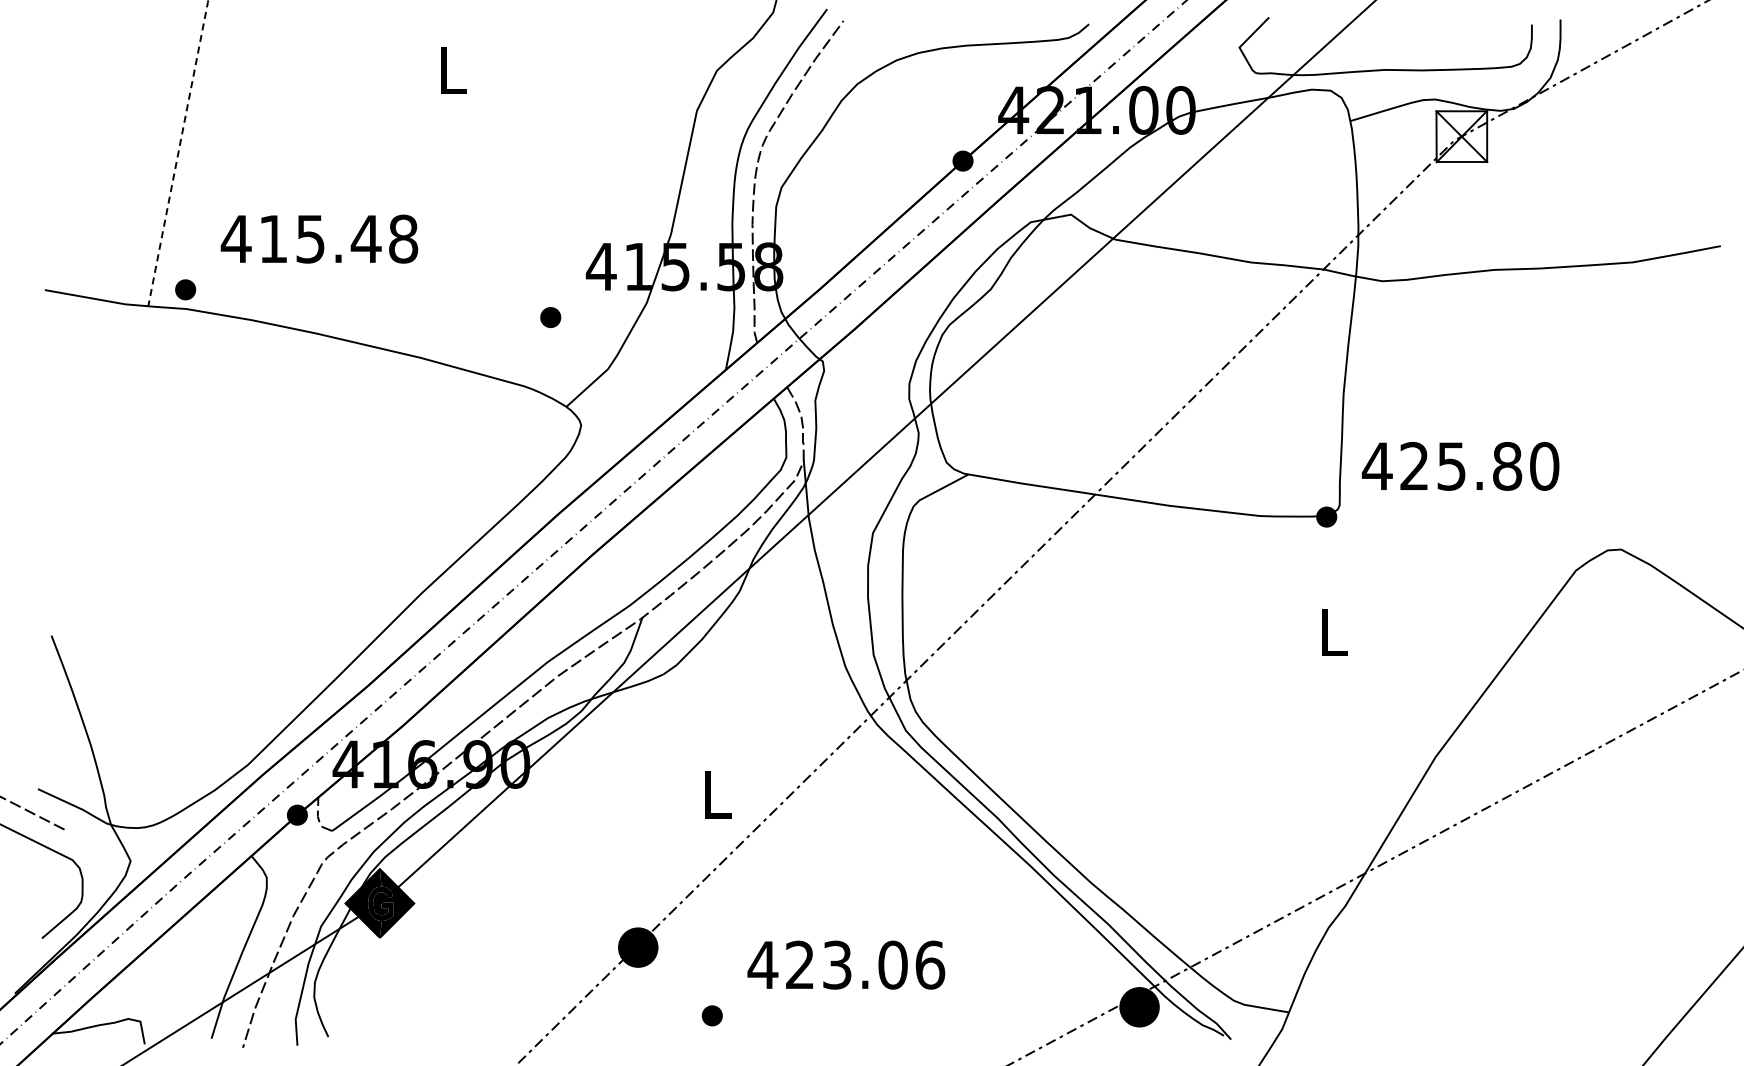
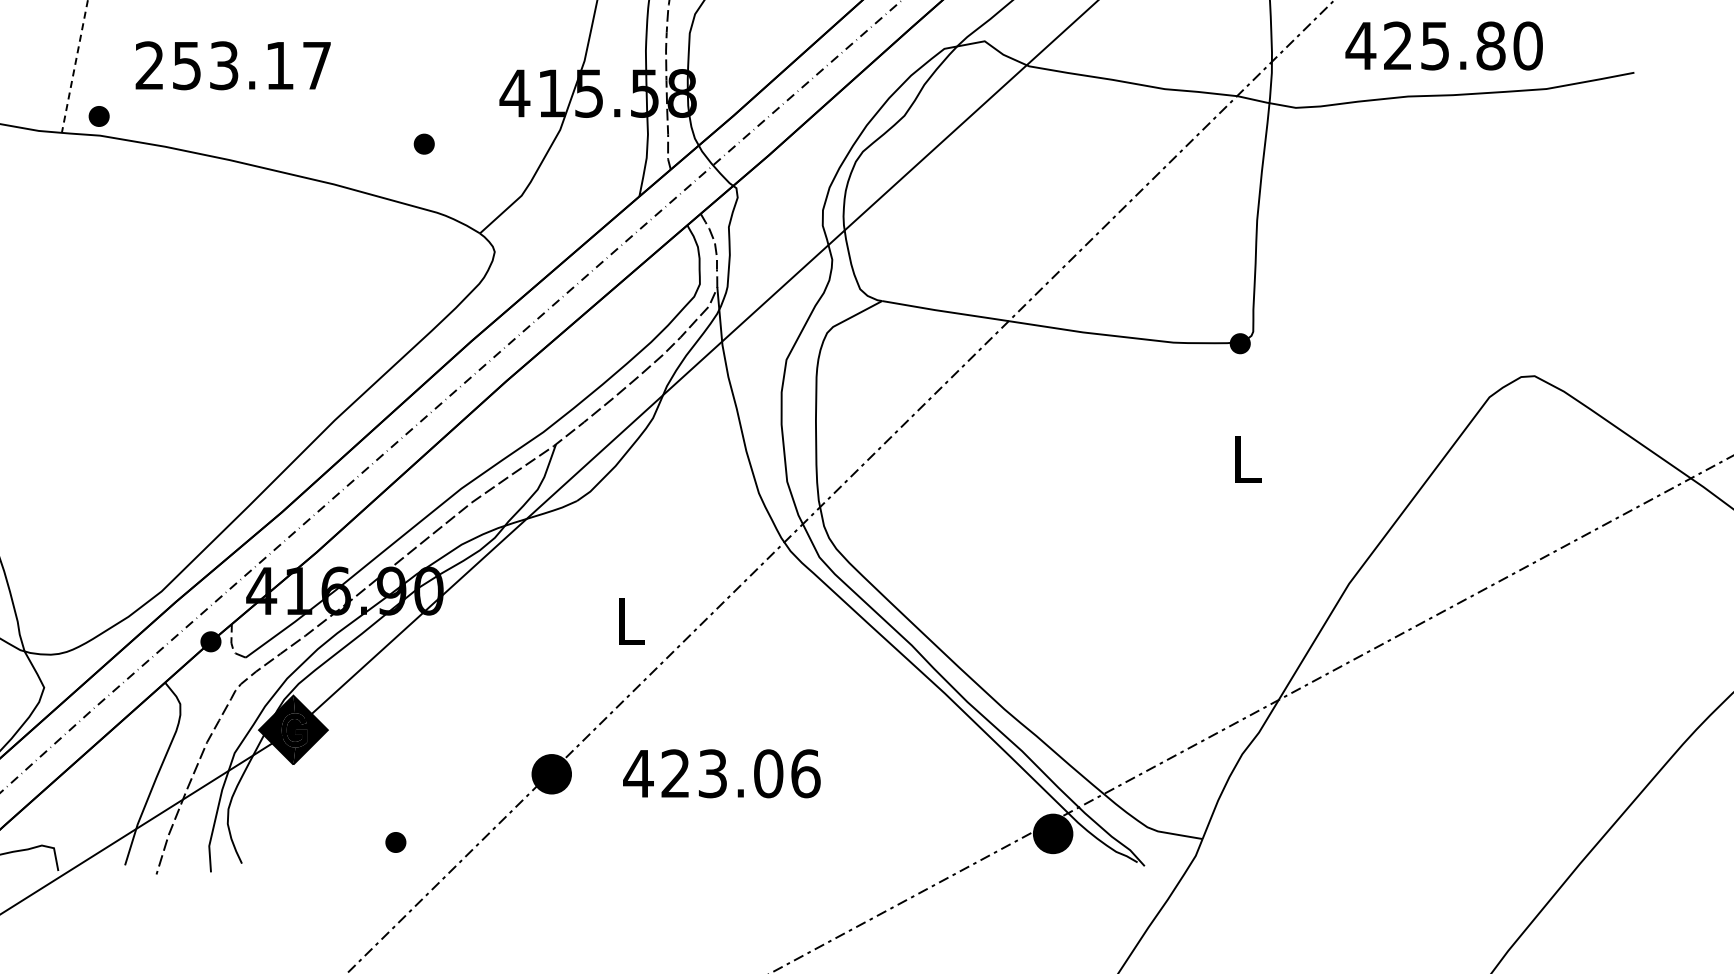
text: (319, 238) -> (233, 65), 415.48 -> 253.17
part: (550, 317) -> (424, 144), moved
text: (1460, 466) -> (1444, 46), moved
text: (846, 964) -> (722, 773), moved
part: (711, 1015) -> (395, 842), moved

